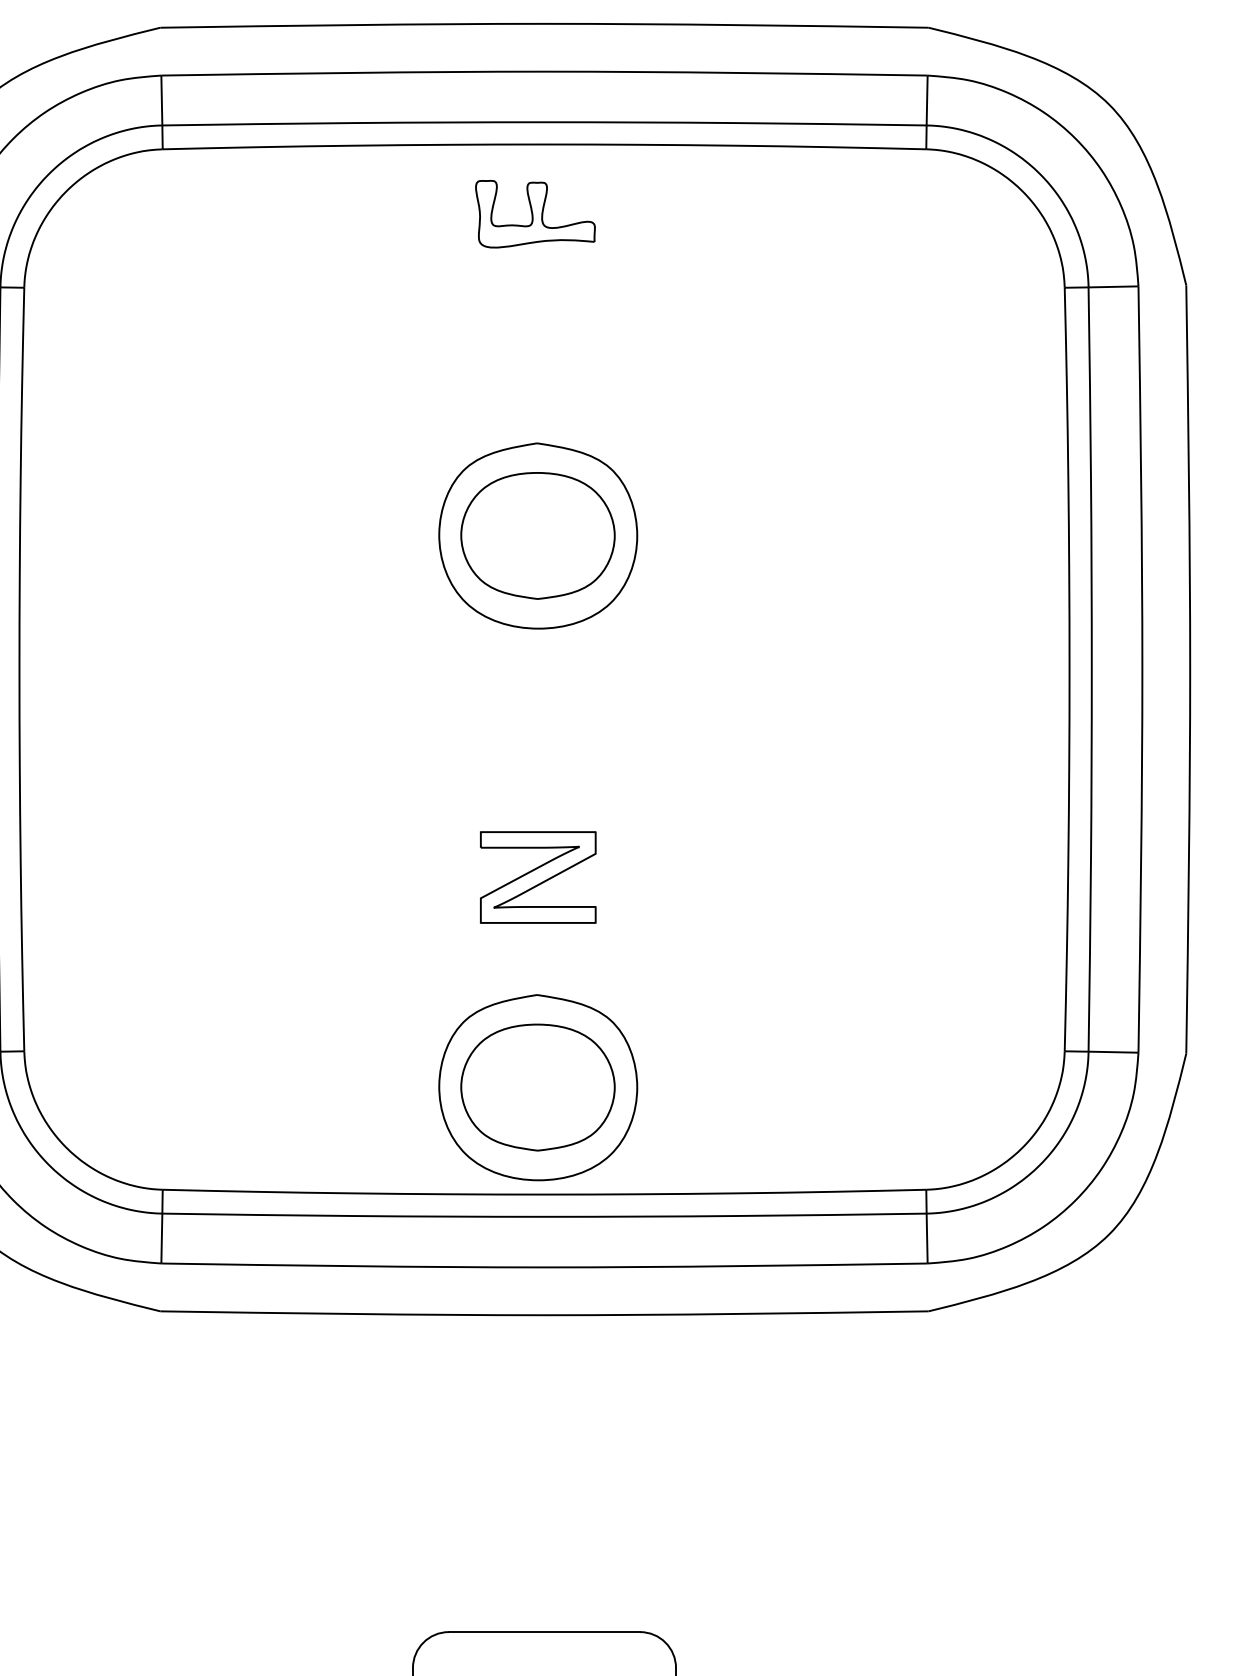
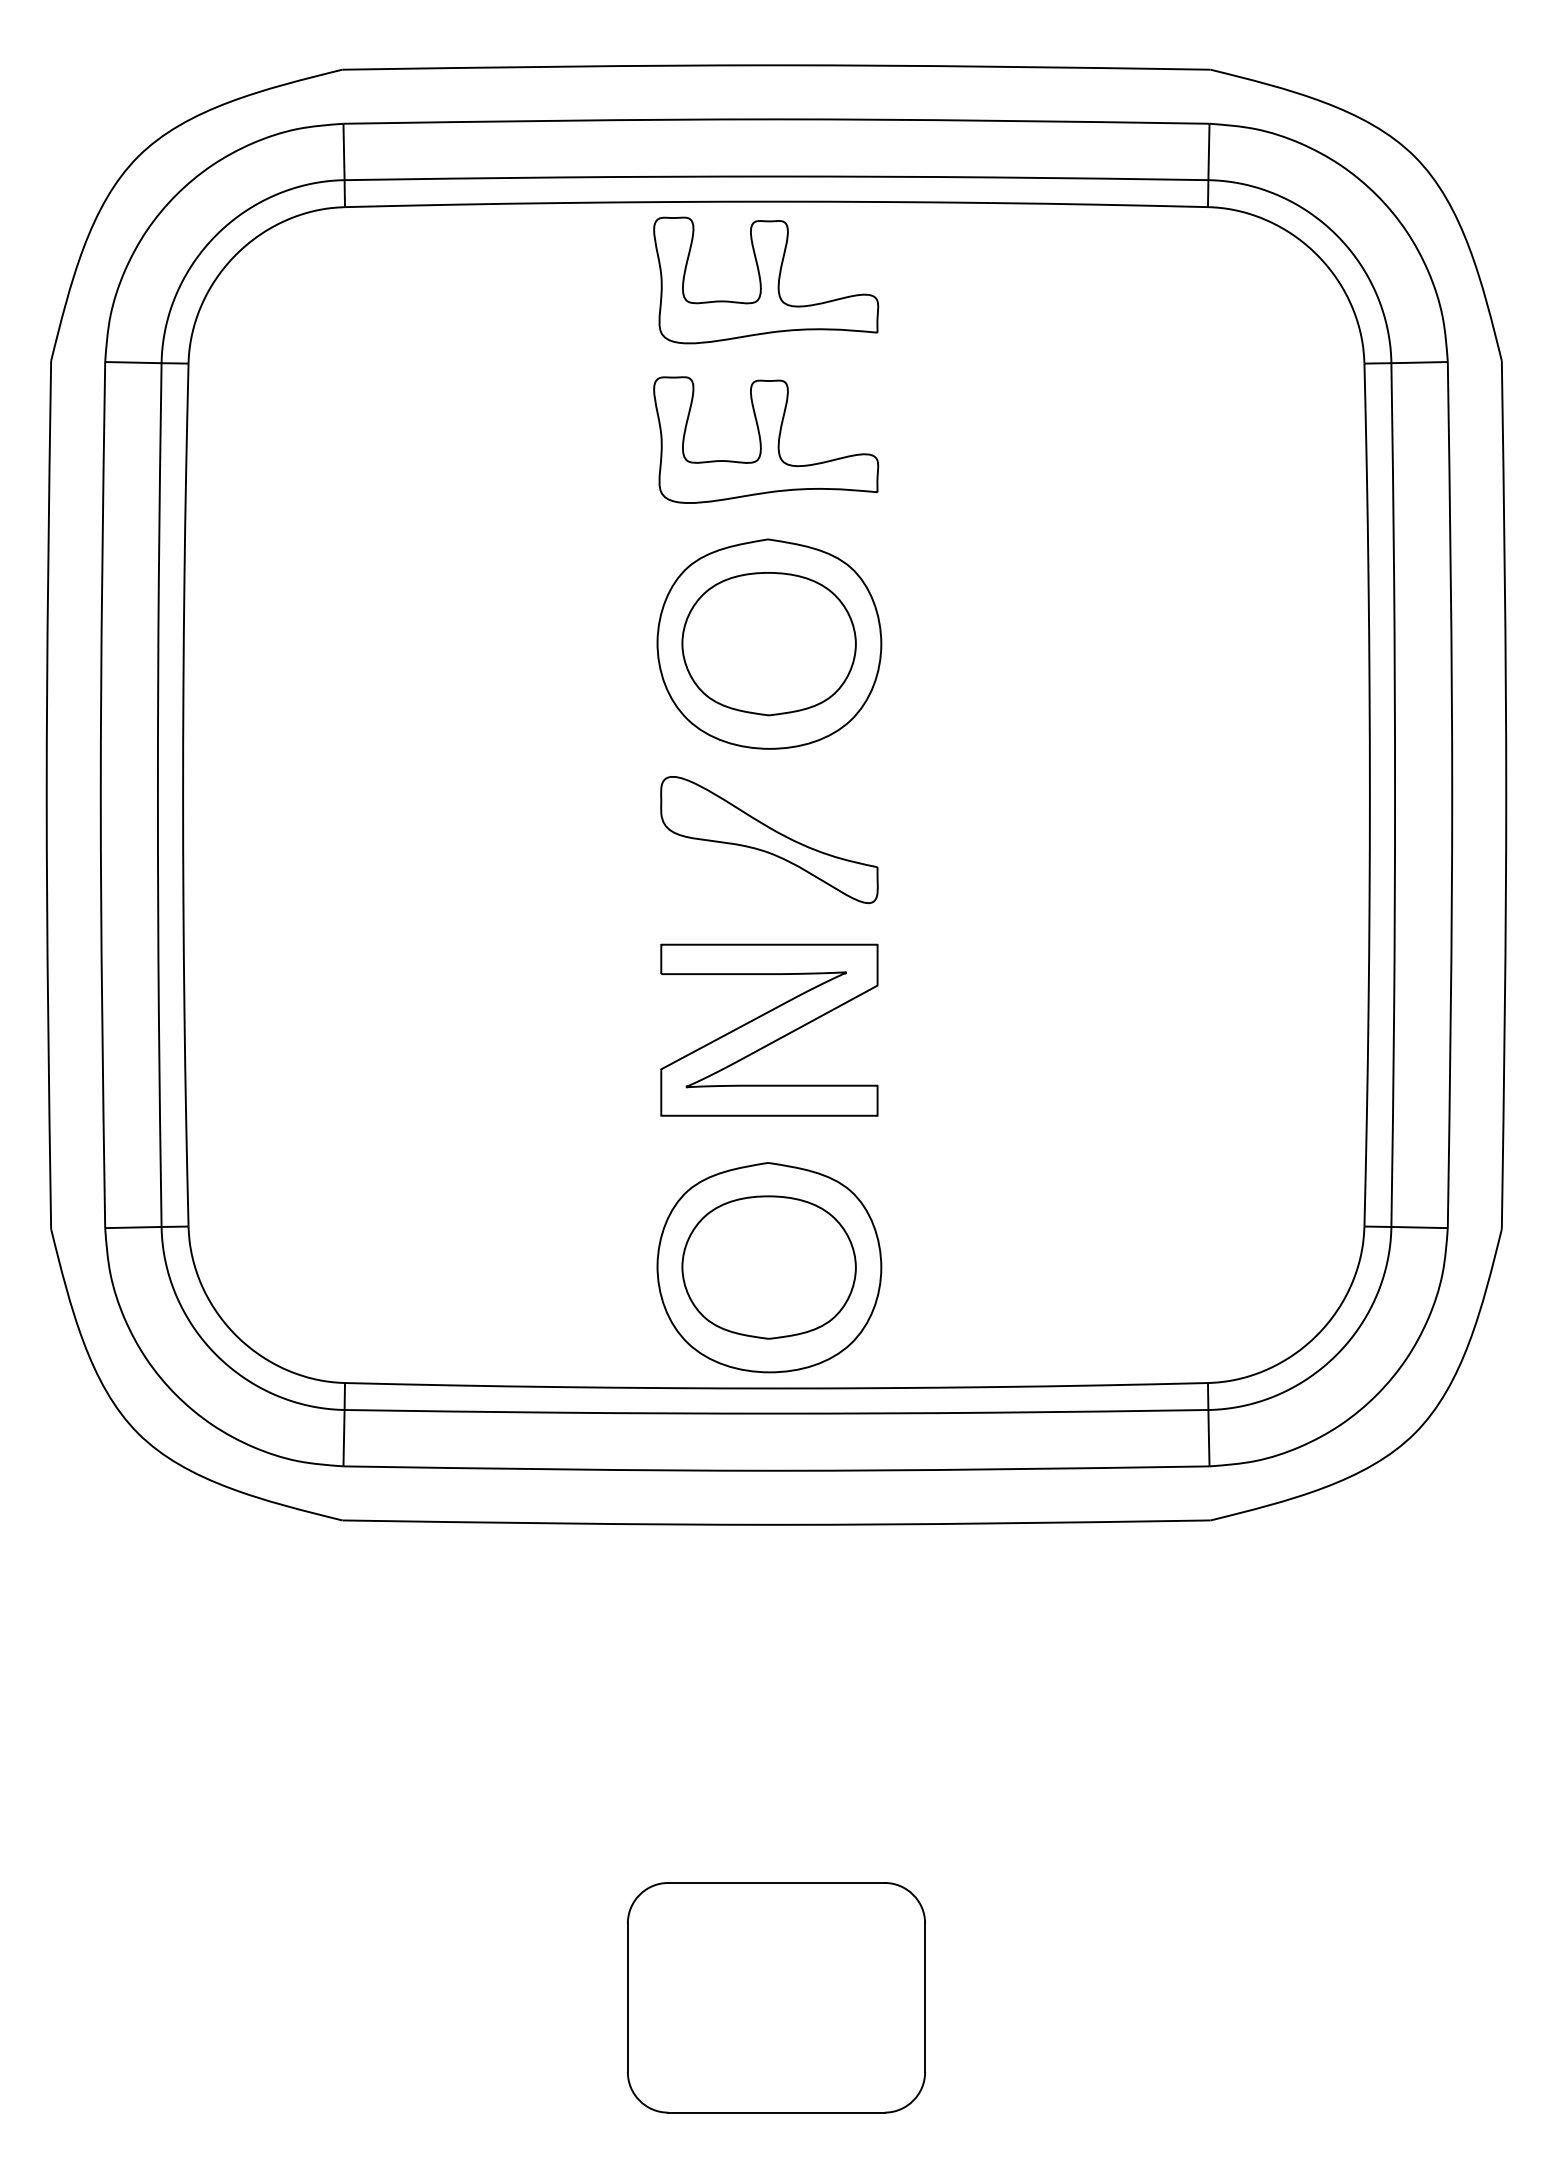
part: (535, 214) -> (766, 280), size x1.67
part: (535, 354) -> (766, 439), added
part: (538, 709) -> (769, 840), added
part: (538, 876) -> (769, 1029), size x1.67

